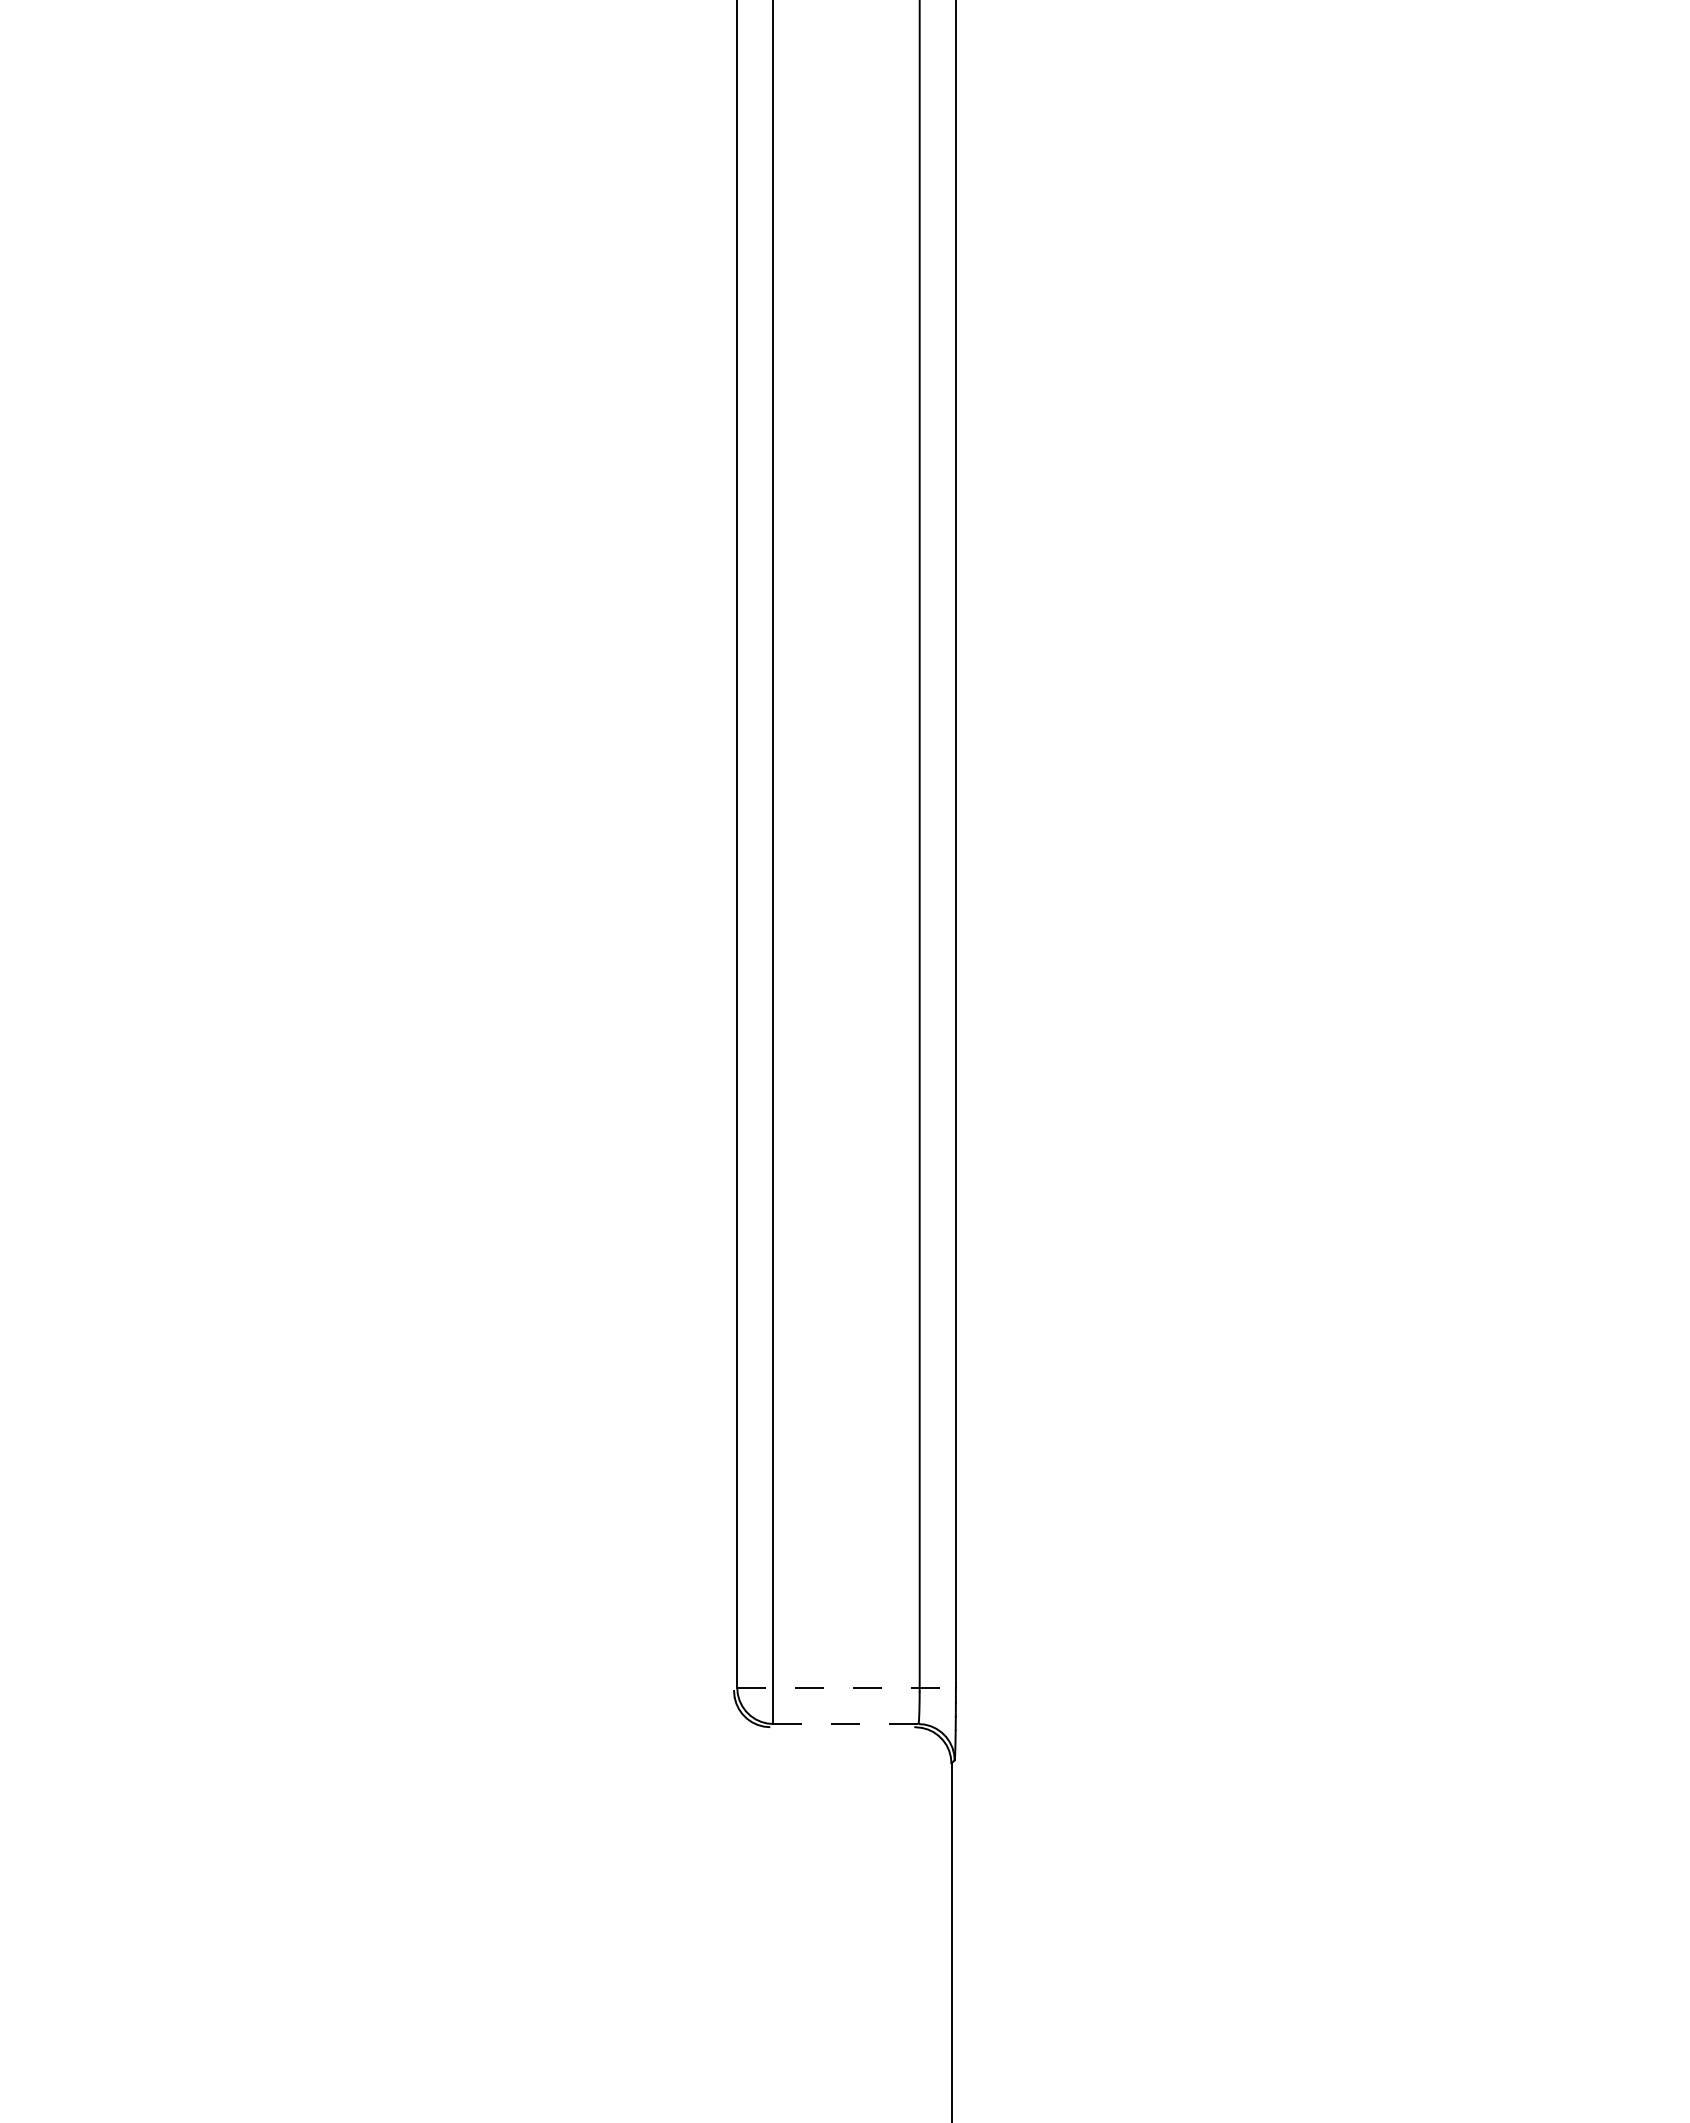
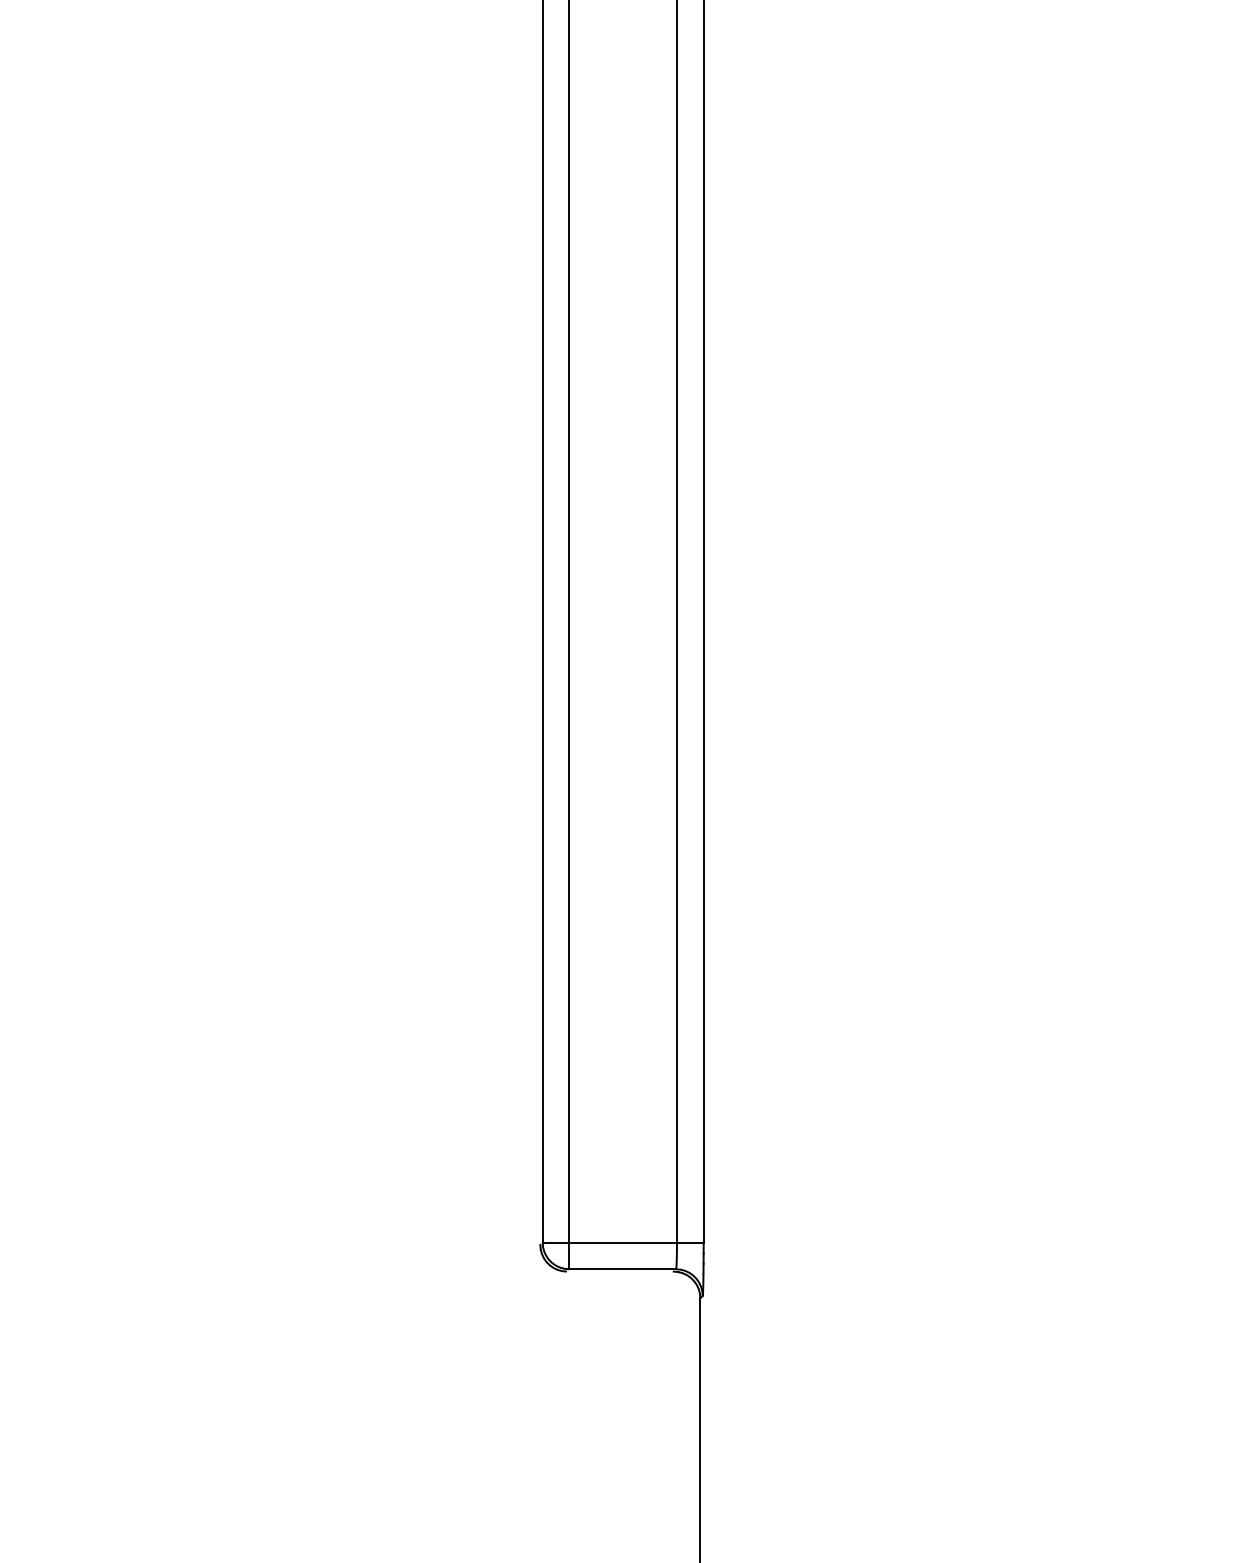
line: (847, 1687) -> (623, 1242), dashed -> solid
line: (846, 1724) -> (623, 1269), dashed -> solid

